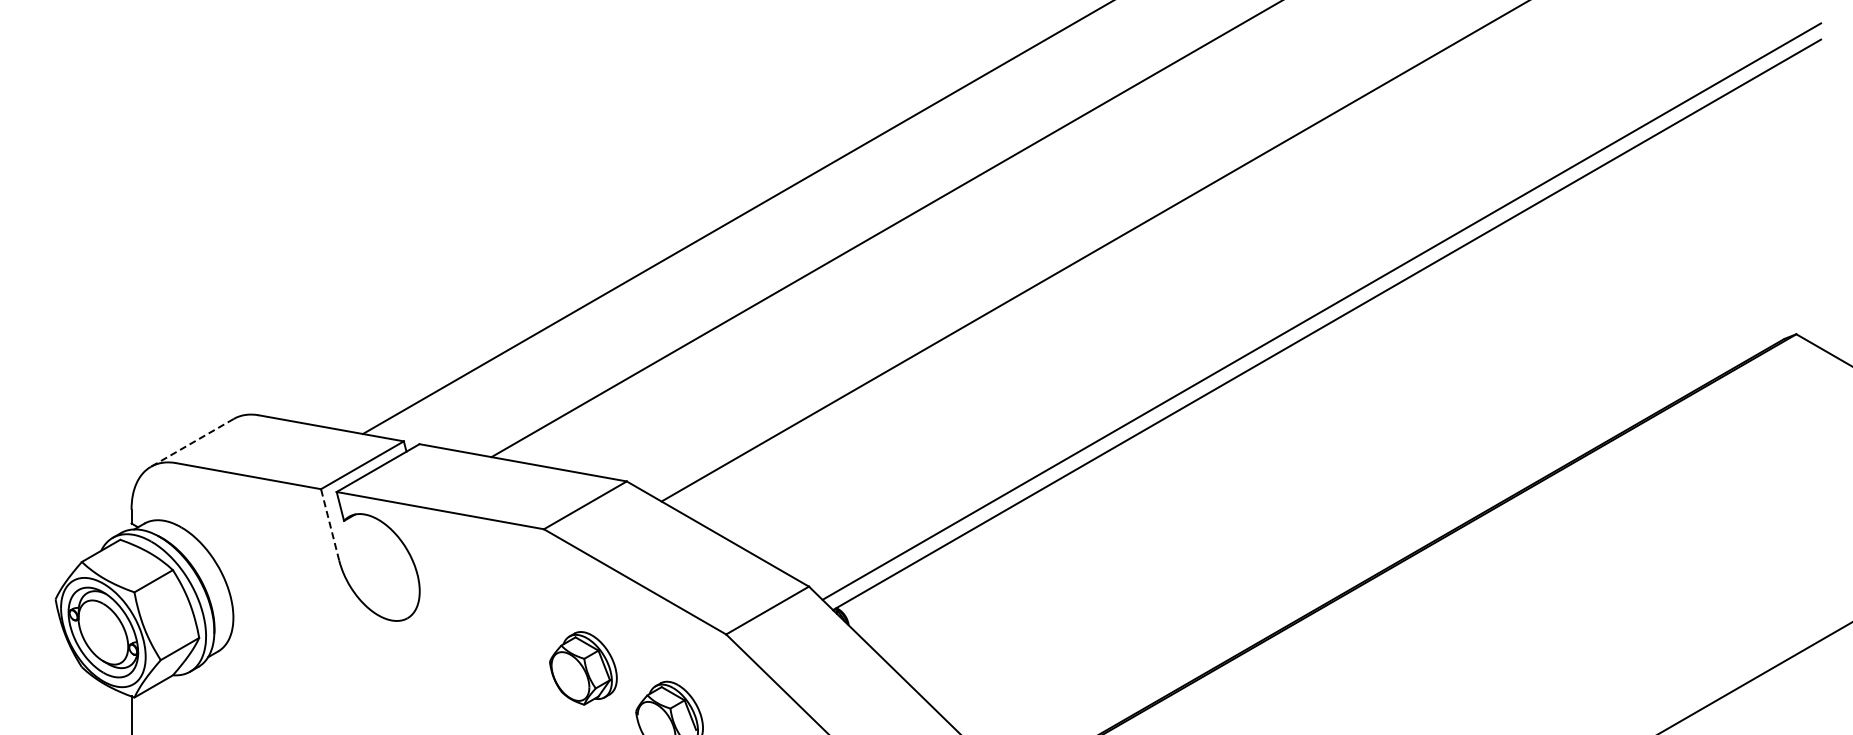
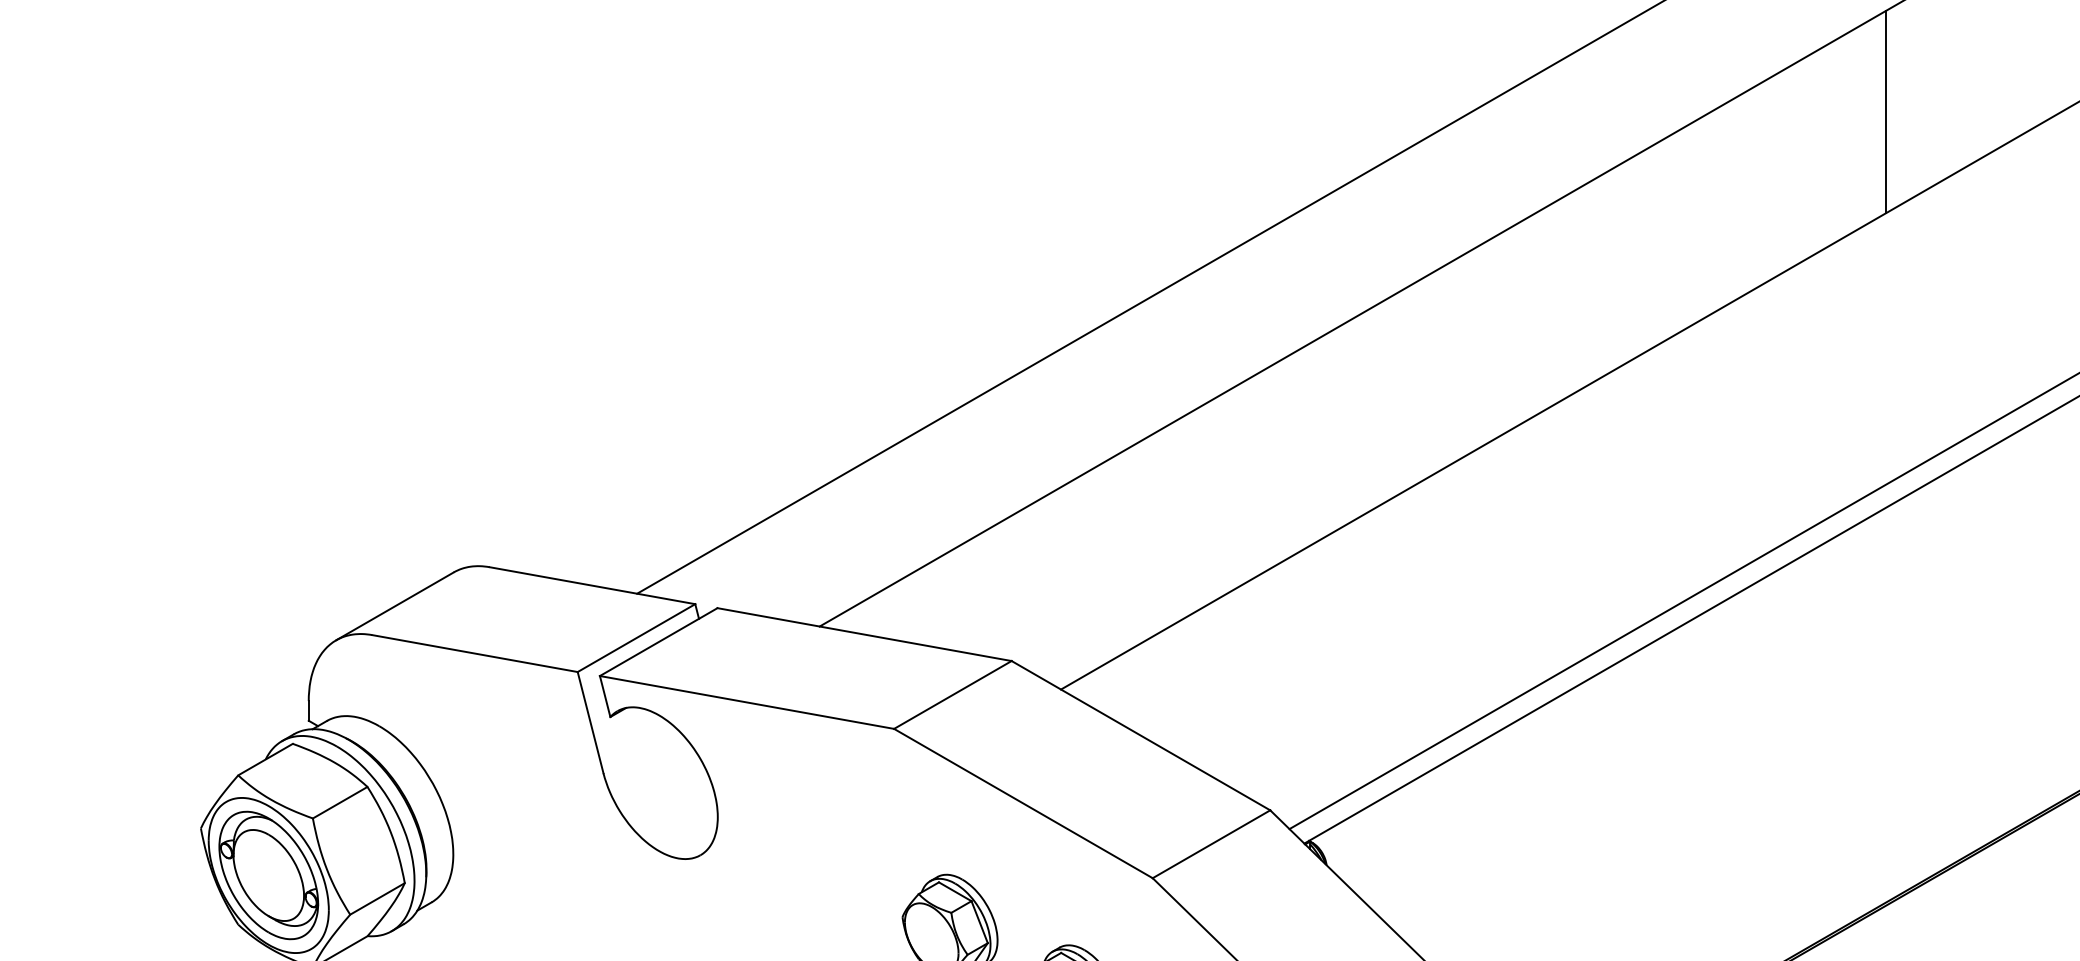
line: (1242, 94) -> (1885, 111), added
line: (192, 442) -> (395, 605), dashed -> solid
line: (330, 524) -> (591, 722), dashed -> solid

